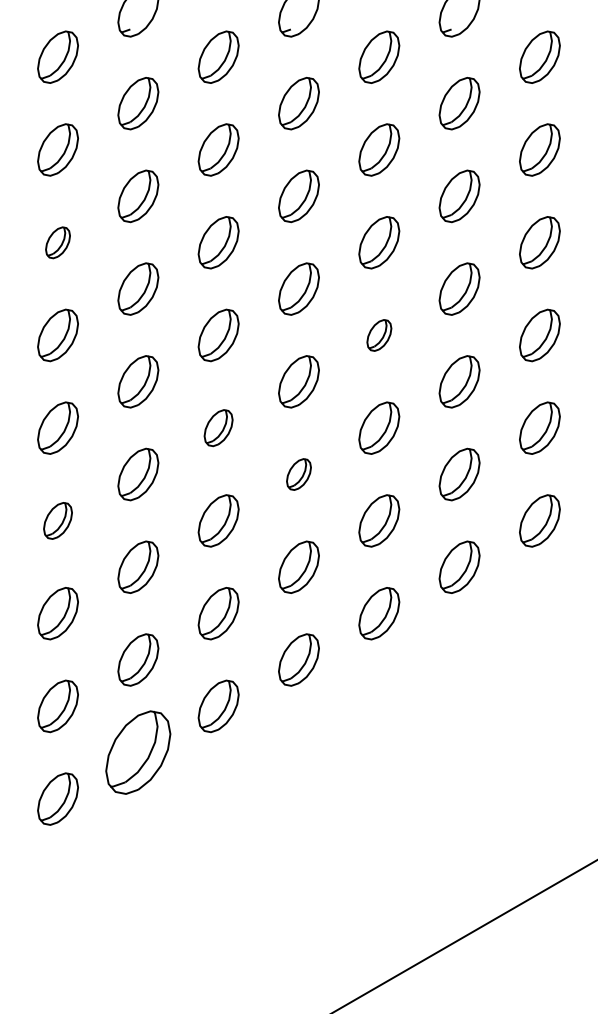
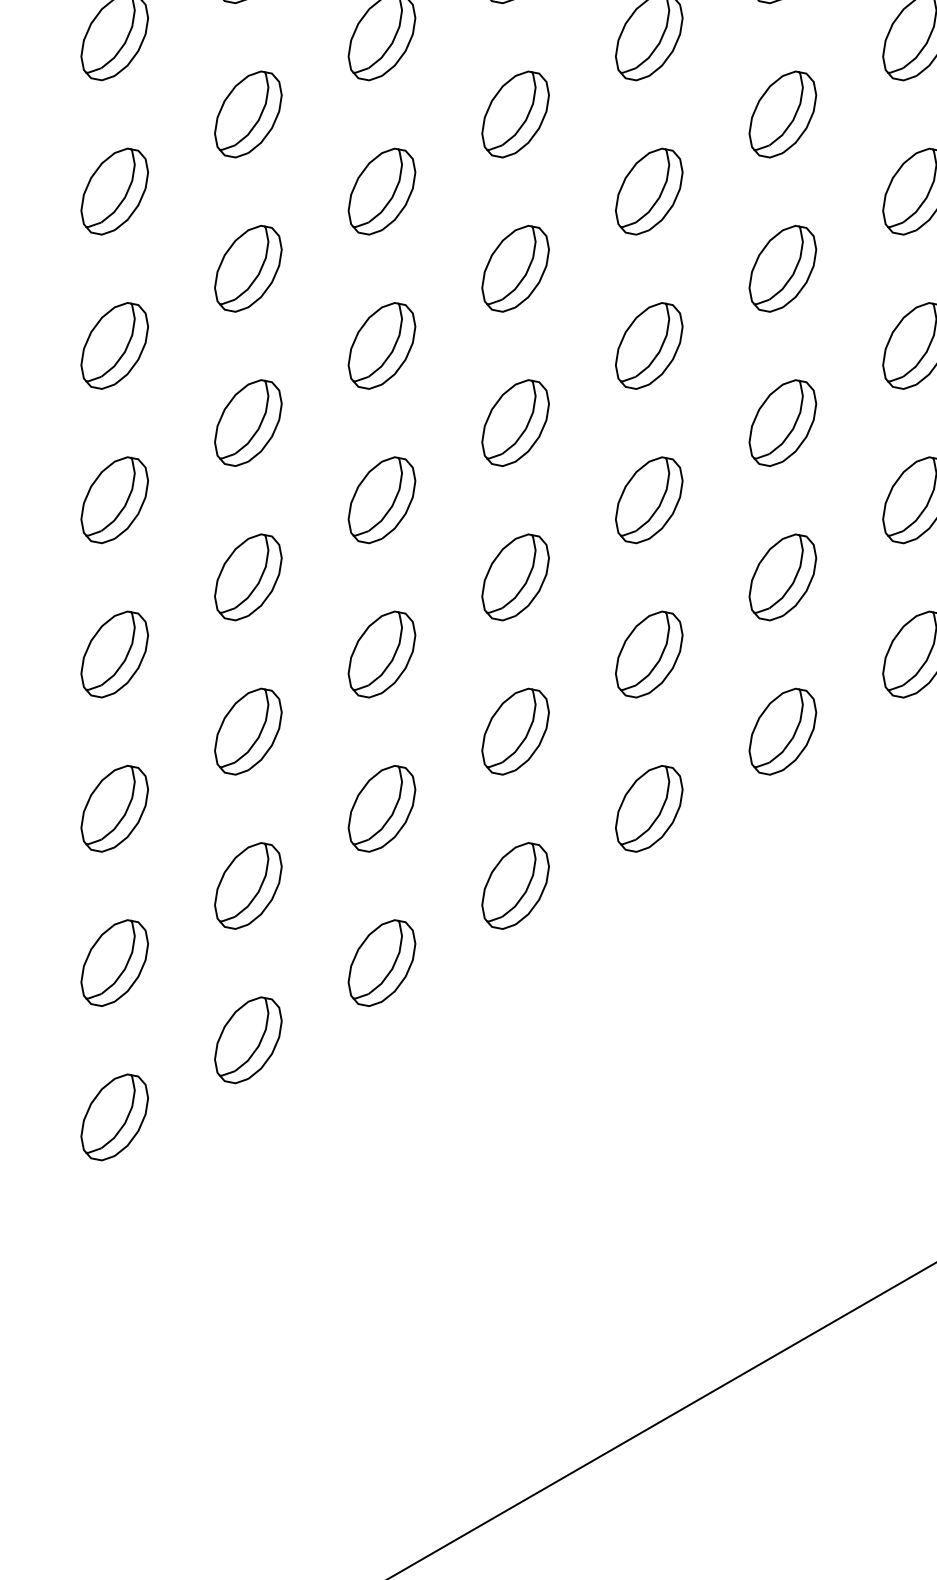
part: (57, 242) -> (113, 191), size x1.67
part: (379, 335) -> (649, 346), size x1.67
part: (218, 427) -> (381, 499), size x1.43
part: (298, 474) -> (514, 577), size x1.67
part: (57, 520) -> (113, 653), size x1.43
part: (138, 752) -> (248, 1039), size x0.62

